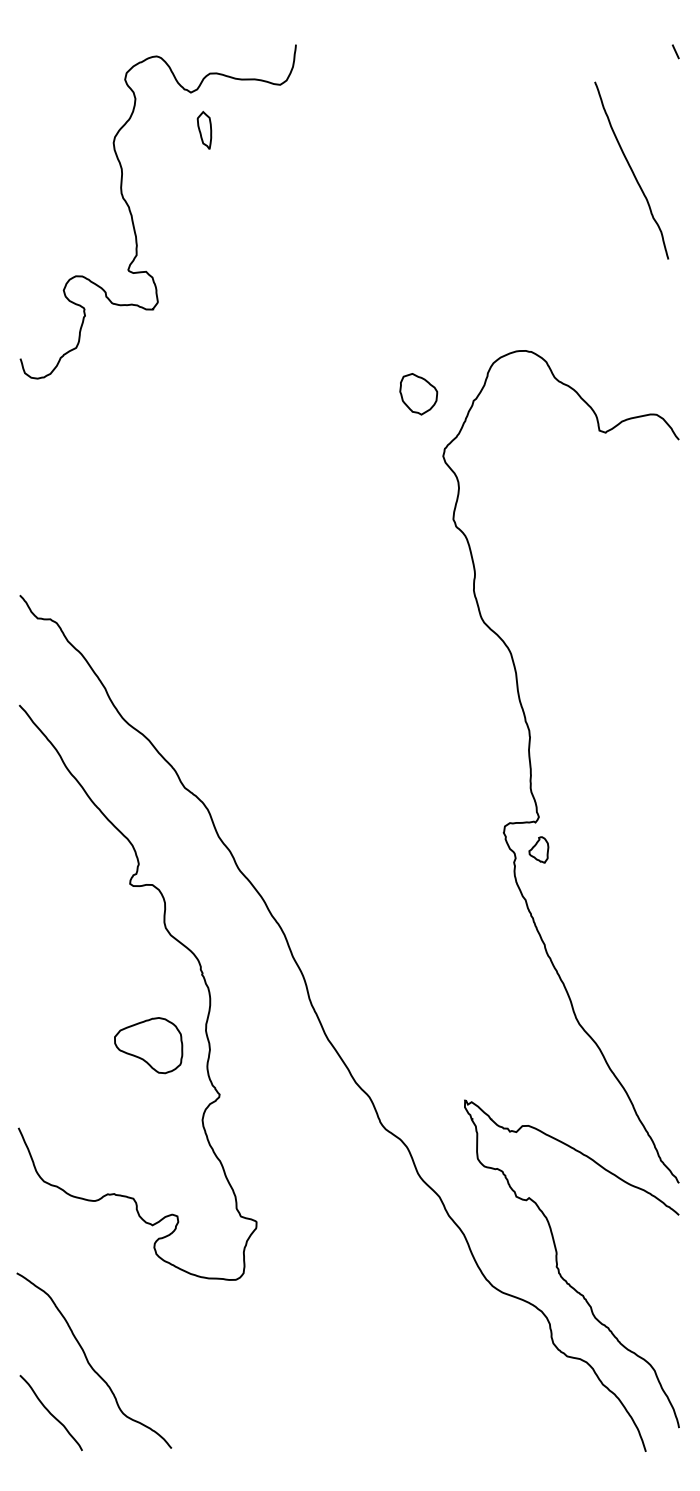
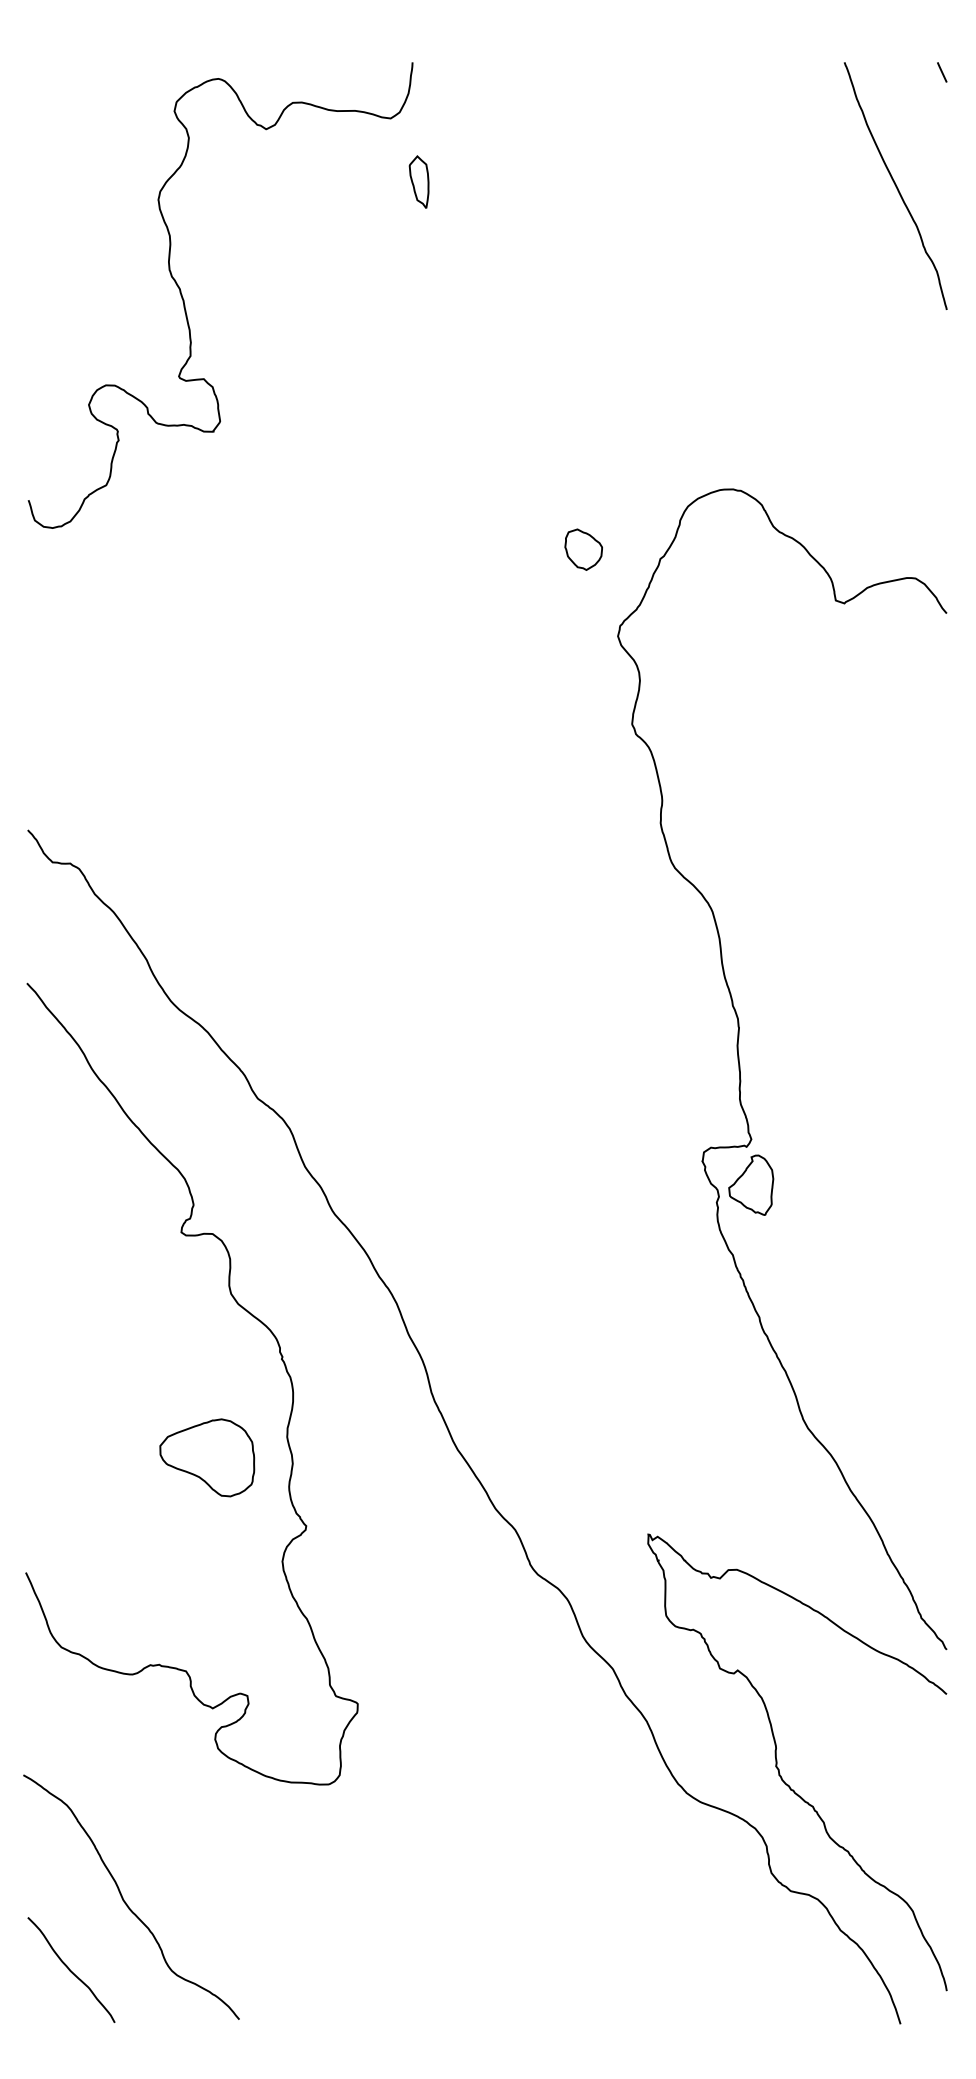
part: (204, 130) -> (418, 181), moved
curve: (631, 170) -> (895, 185), moved
part: (418, 394) -> (583, 549), size x0.71
part: (539, 849) -> (751, 1184), size x1.67

